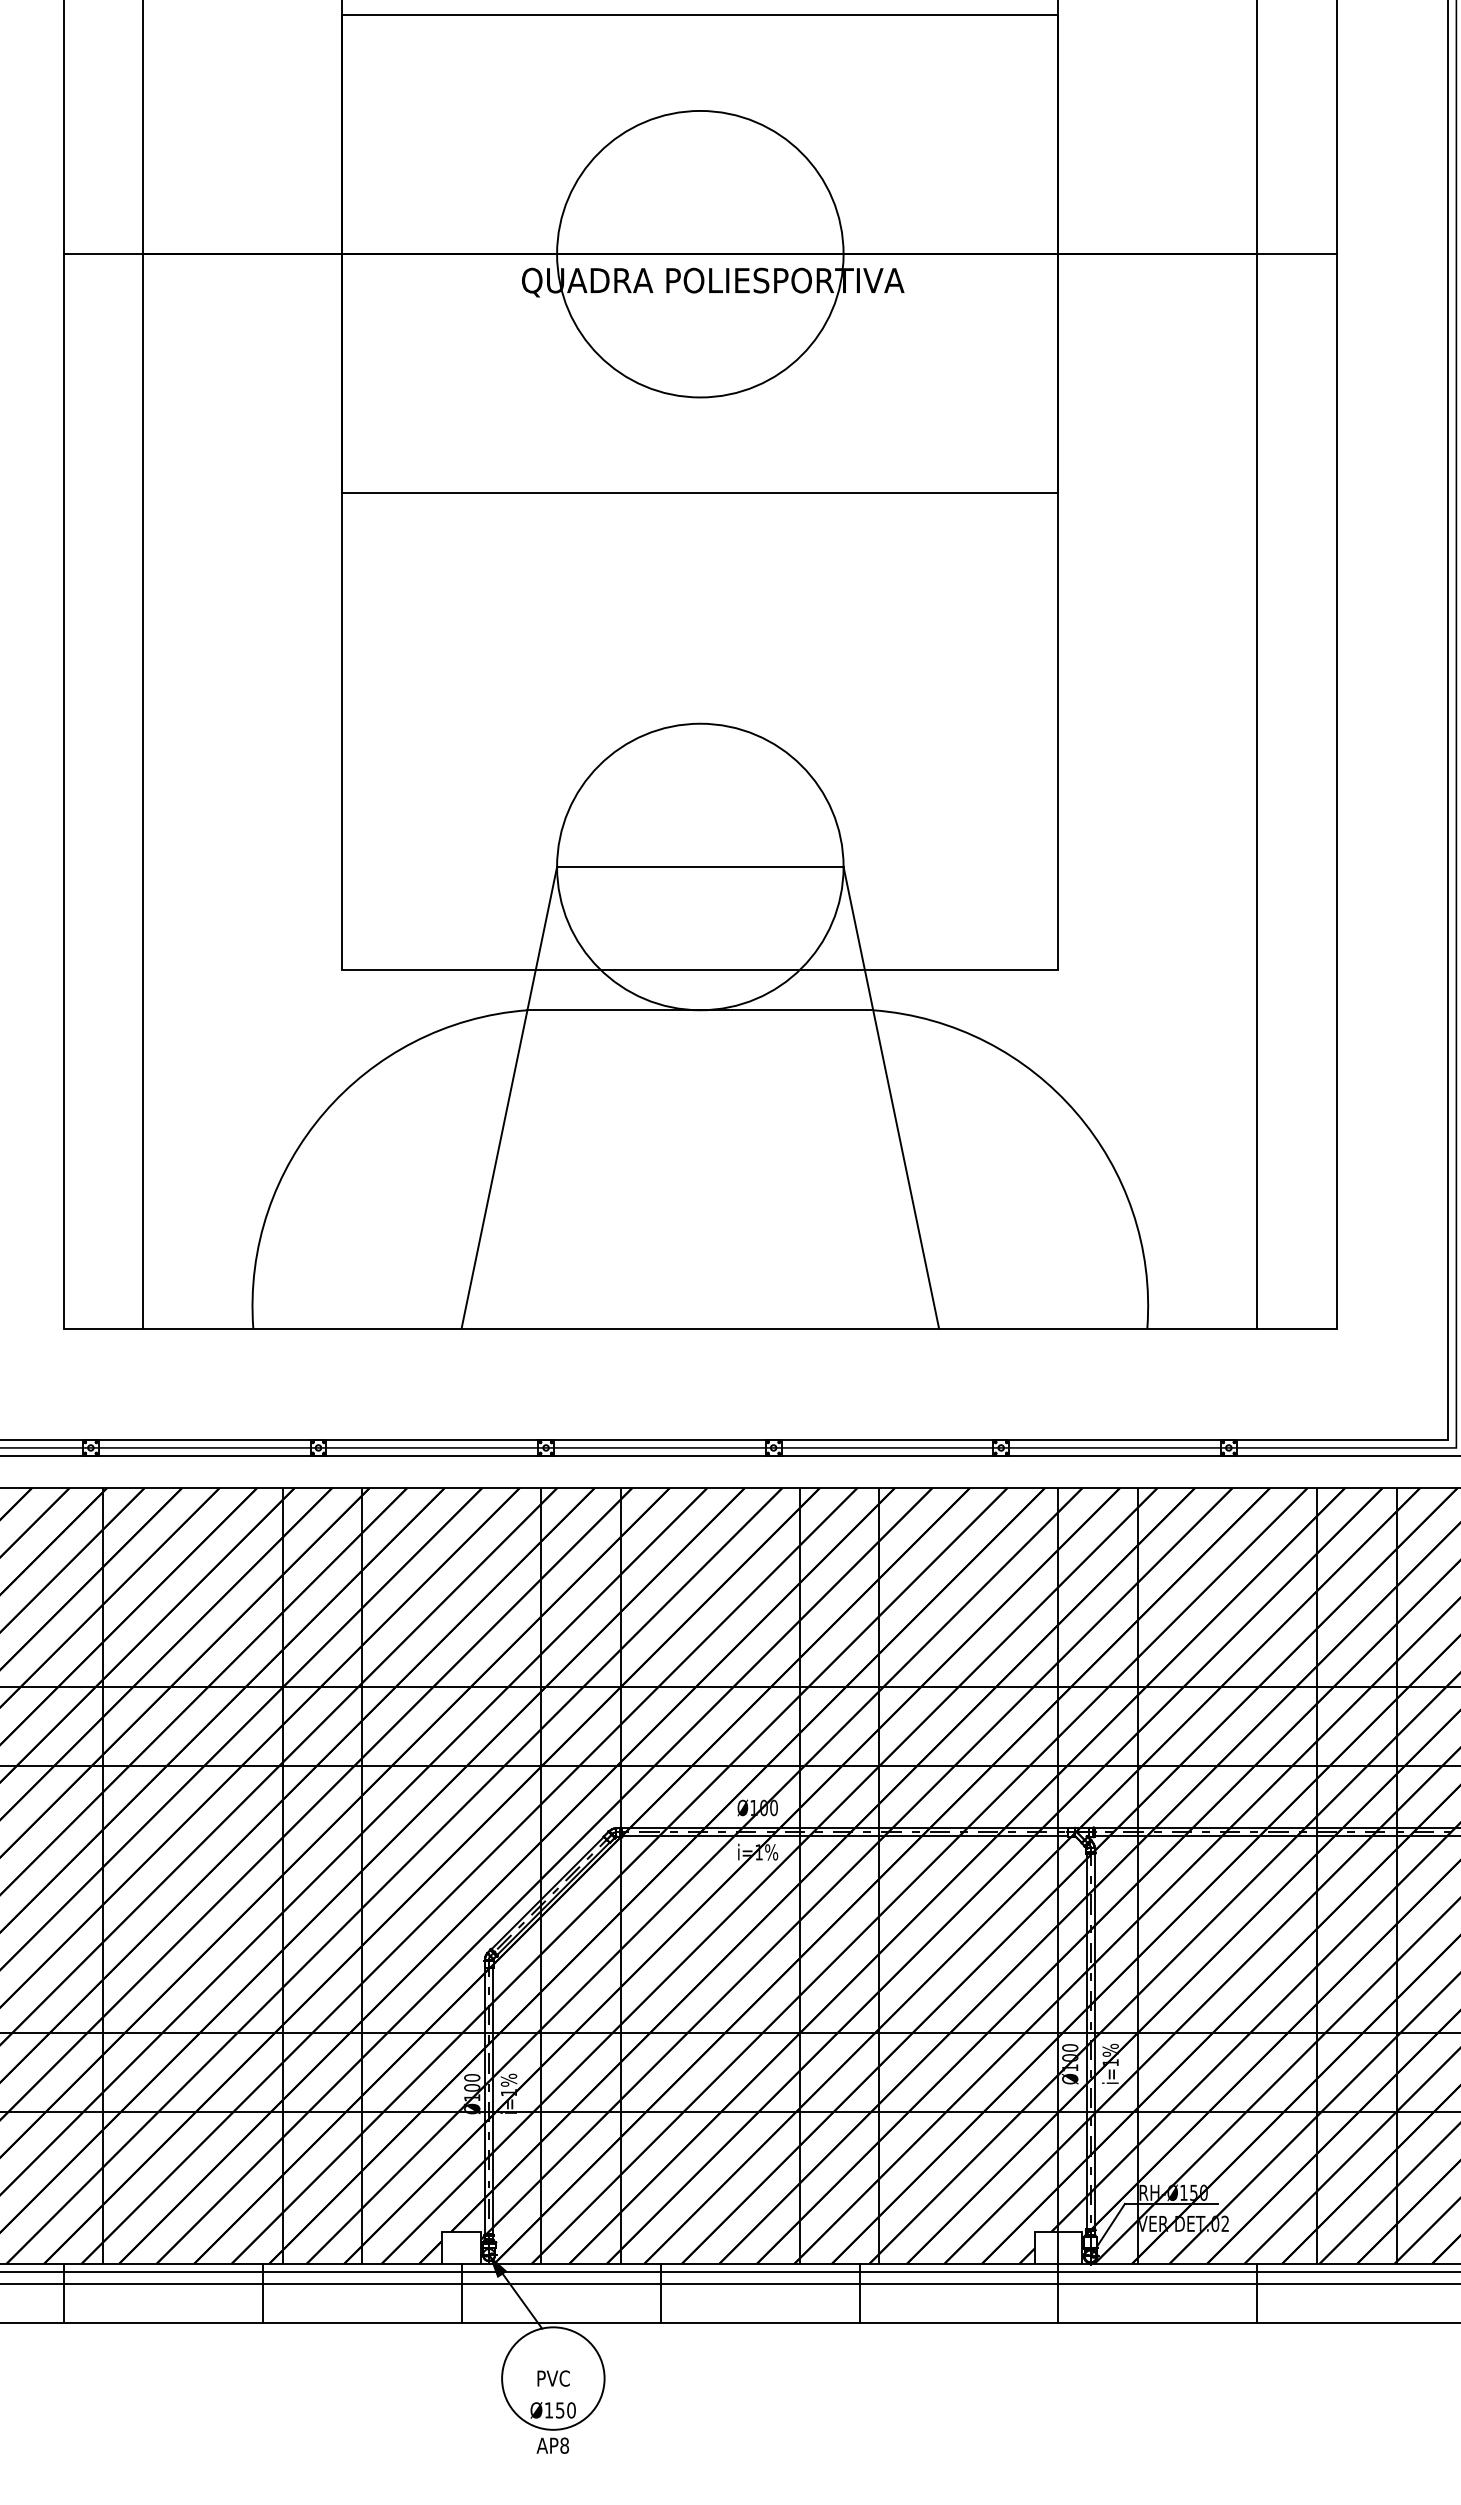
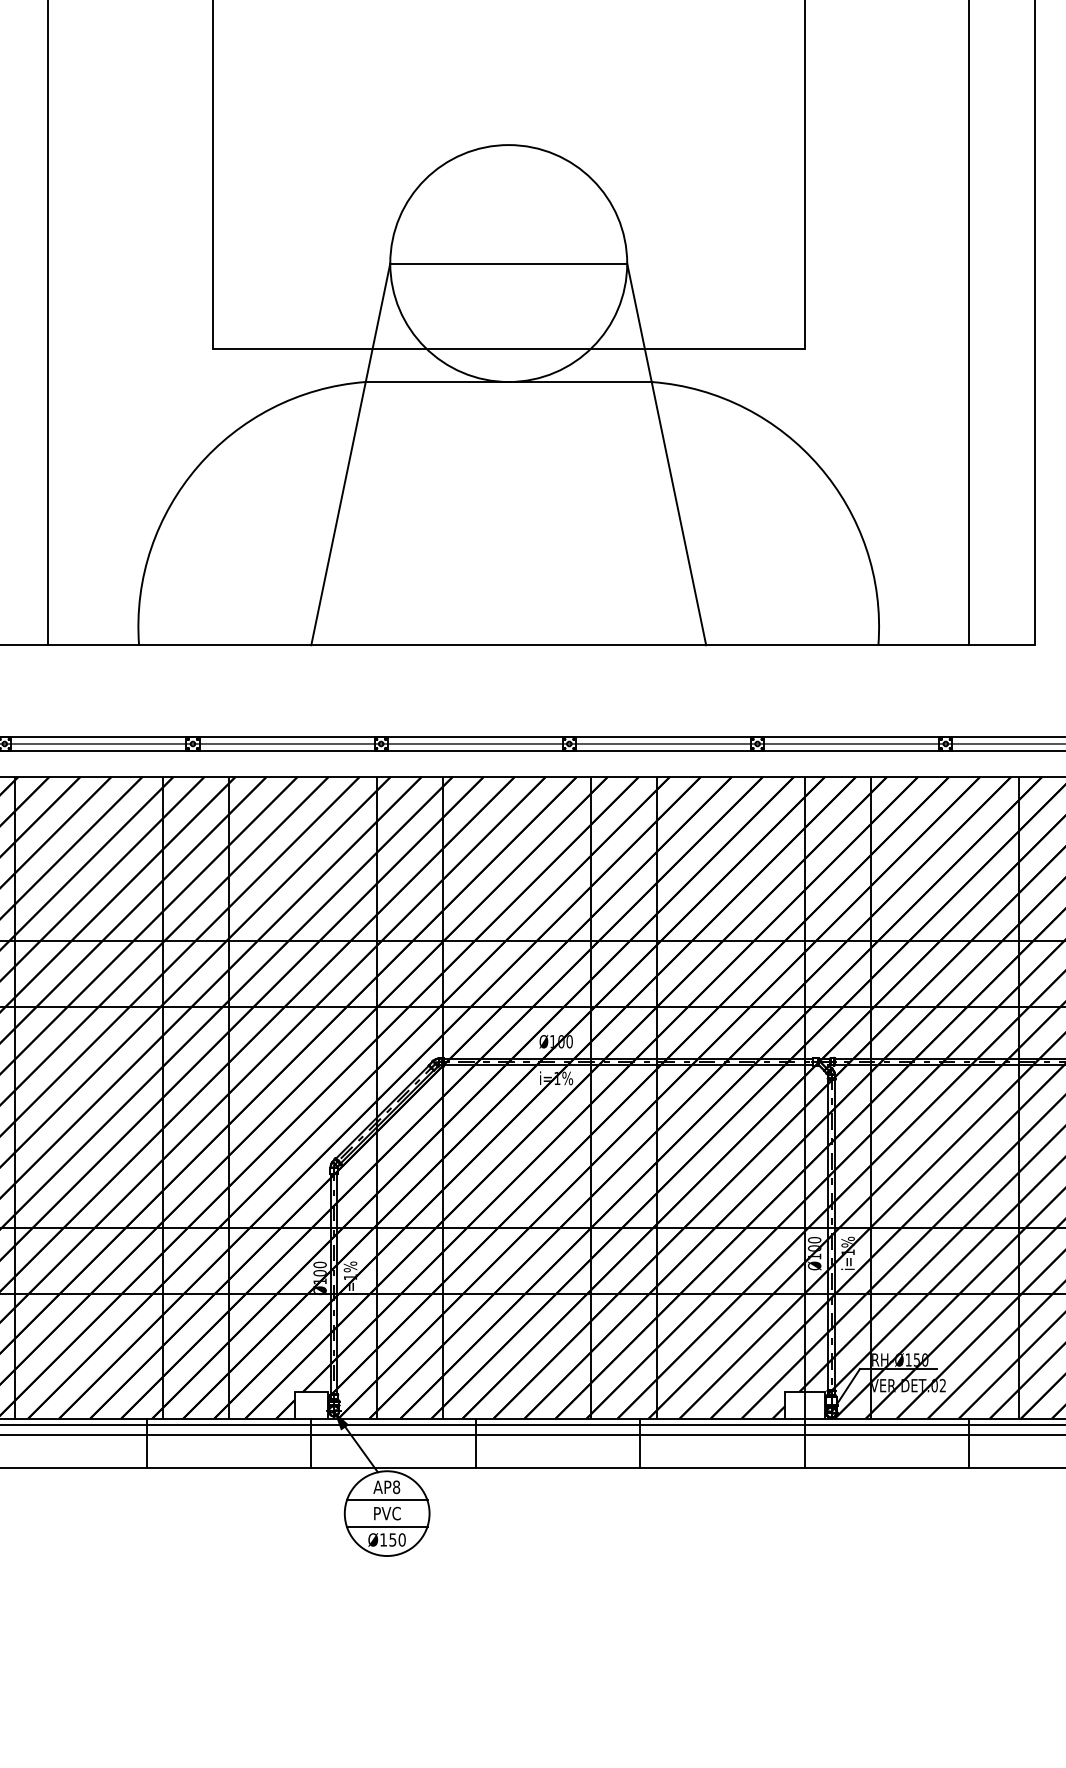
line: (553, 2362) -> (387, 1500), added
line: (553, 2394) -> (387, 1526), added
text: (552, 2445) -> (386, 1487), moved

